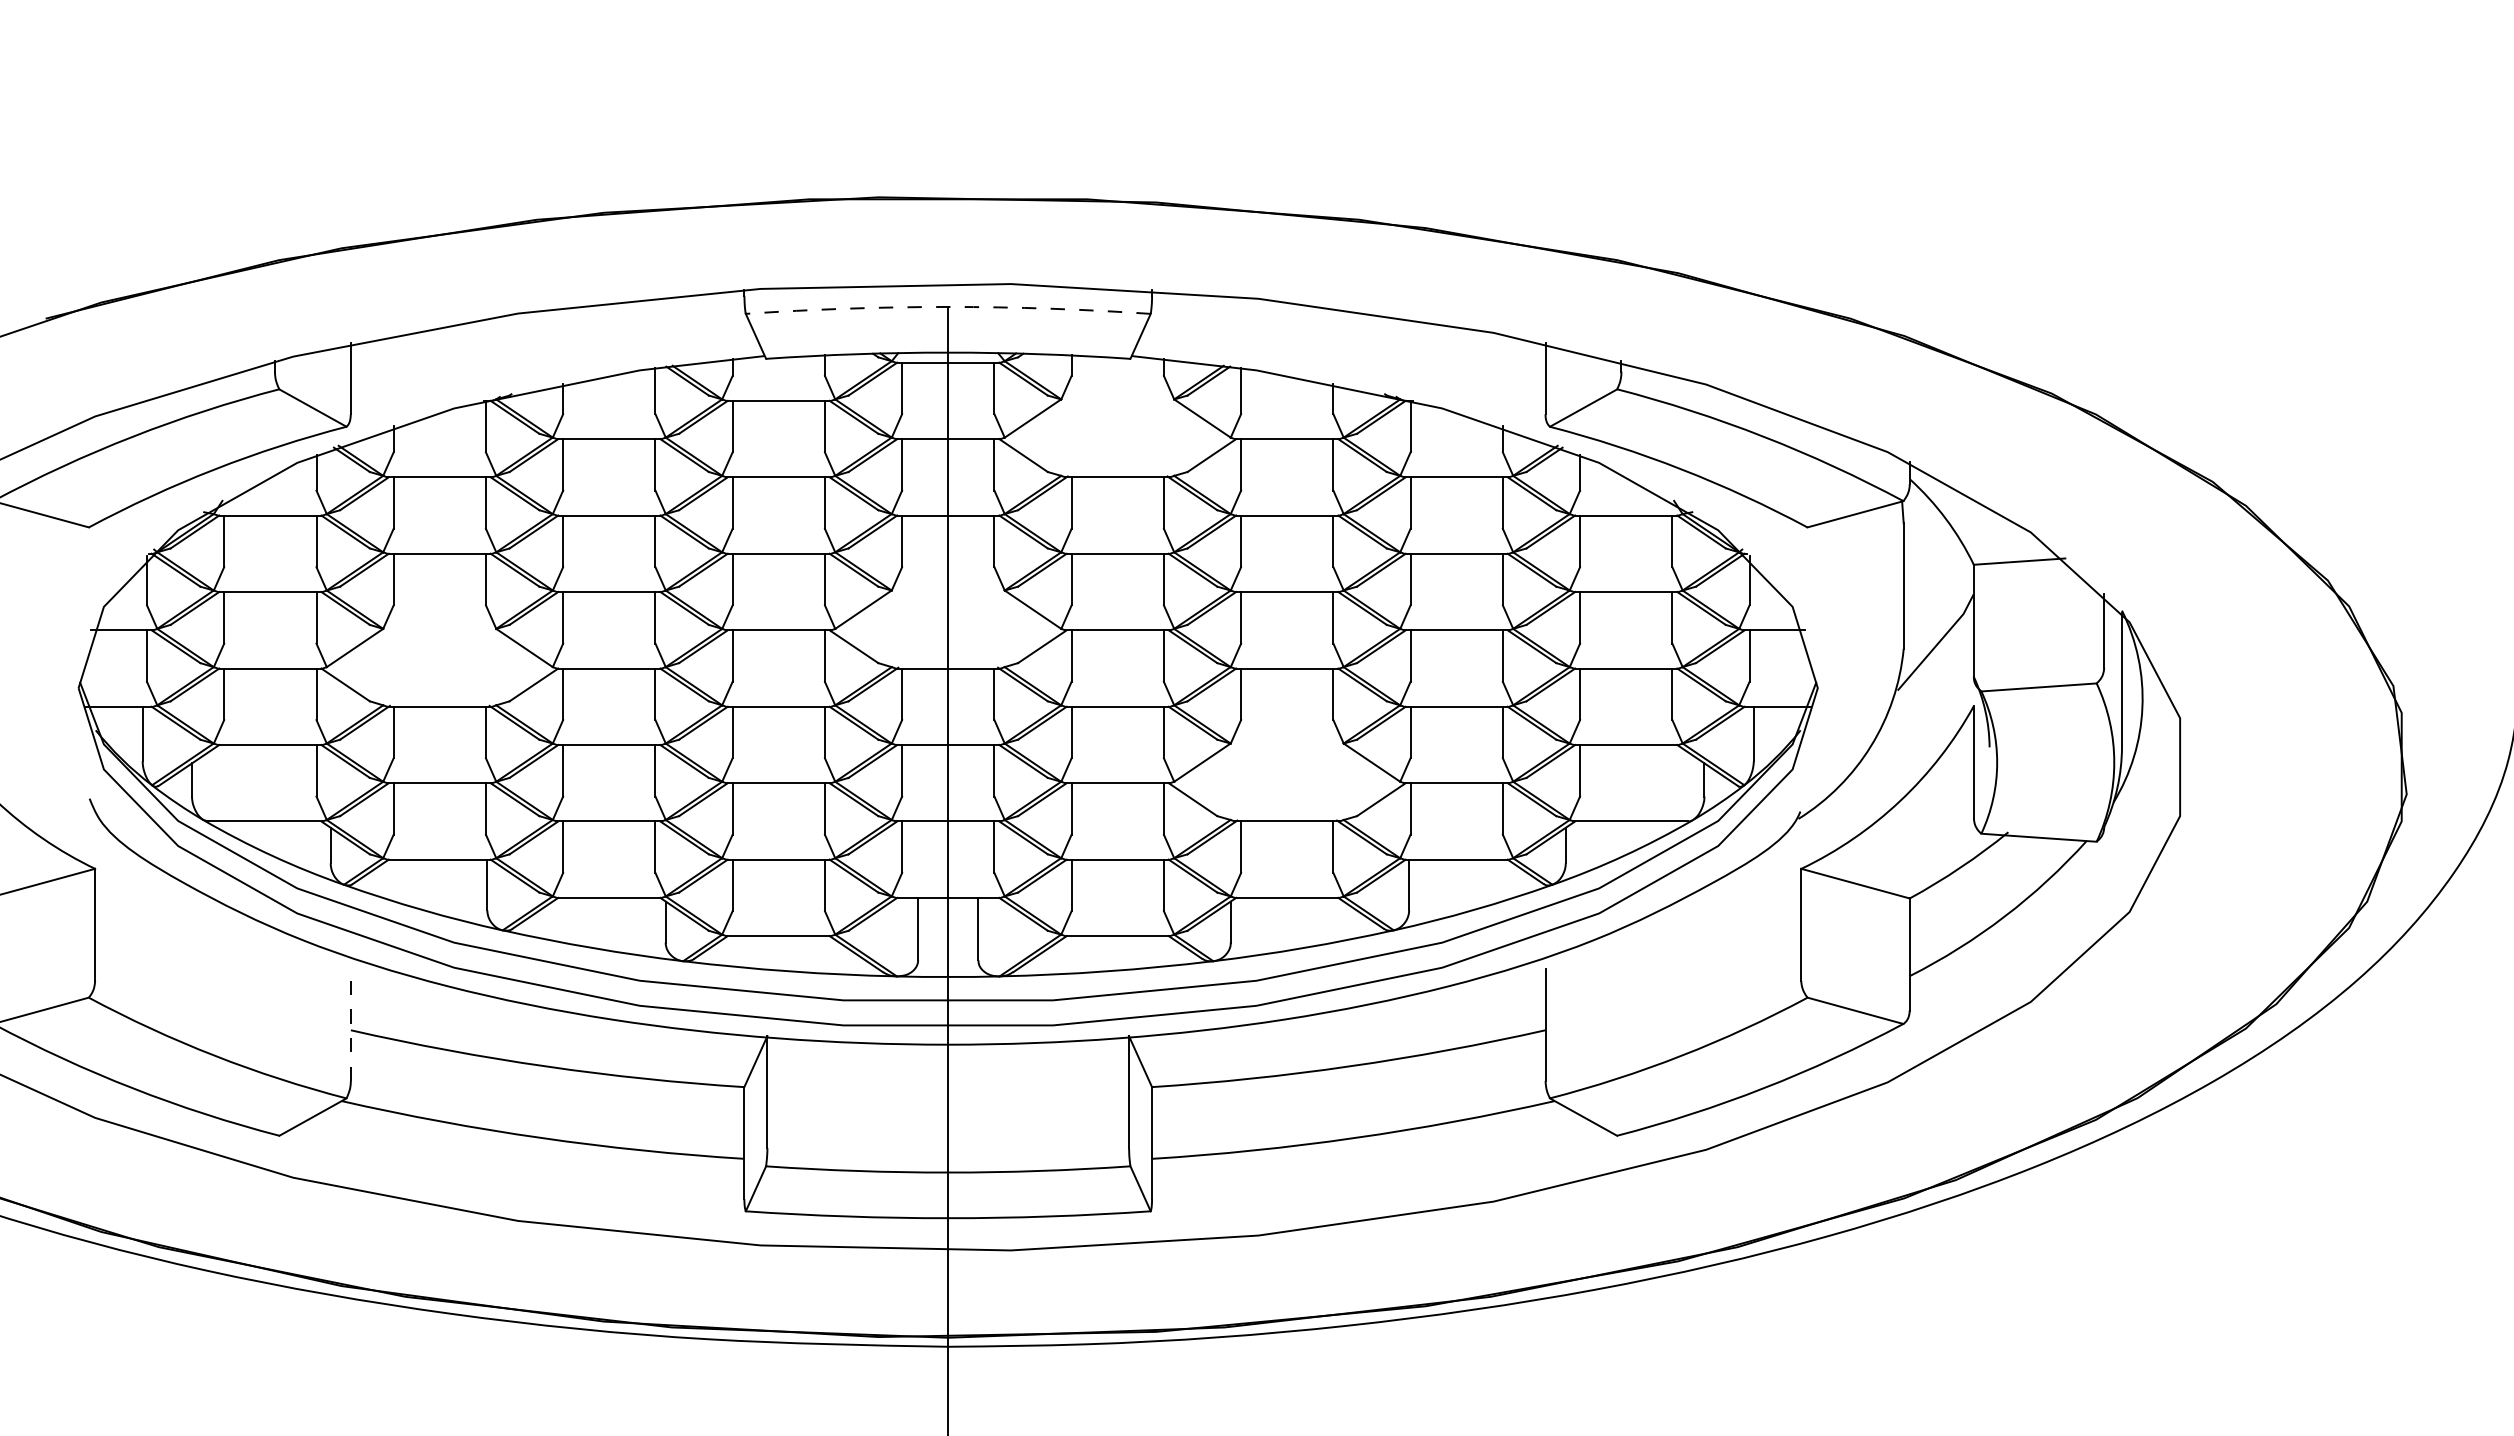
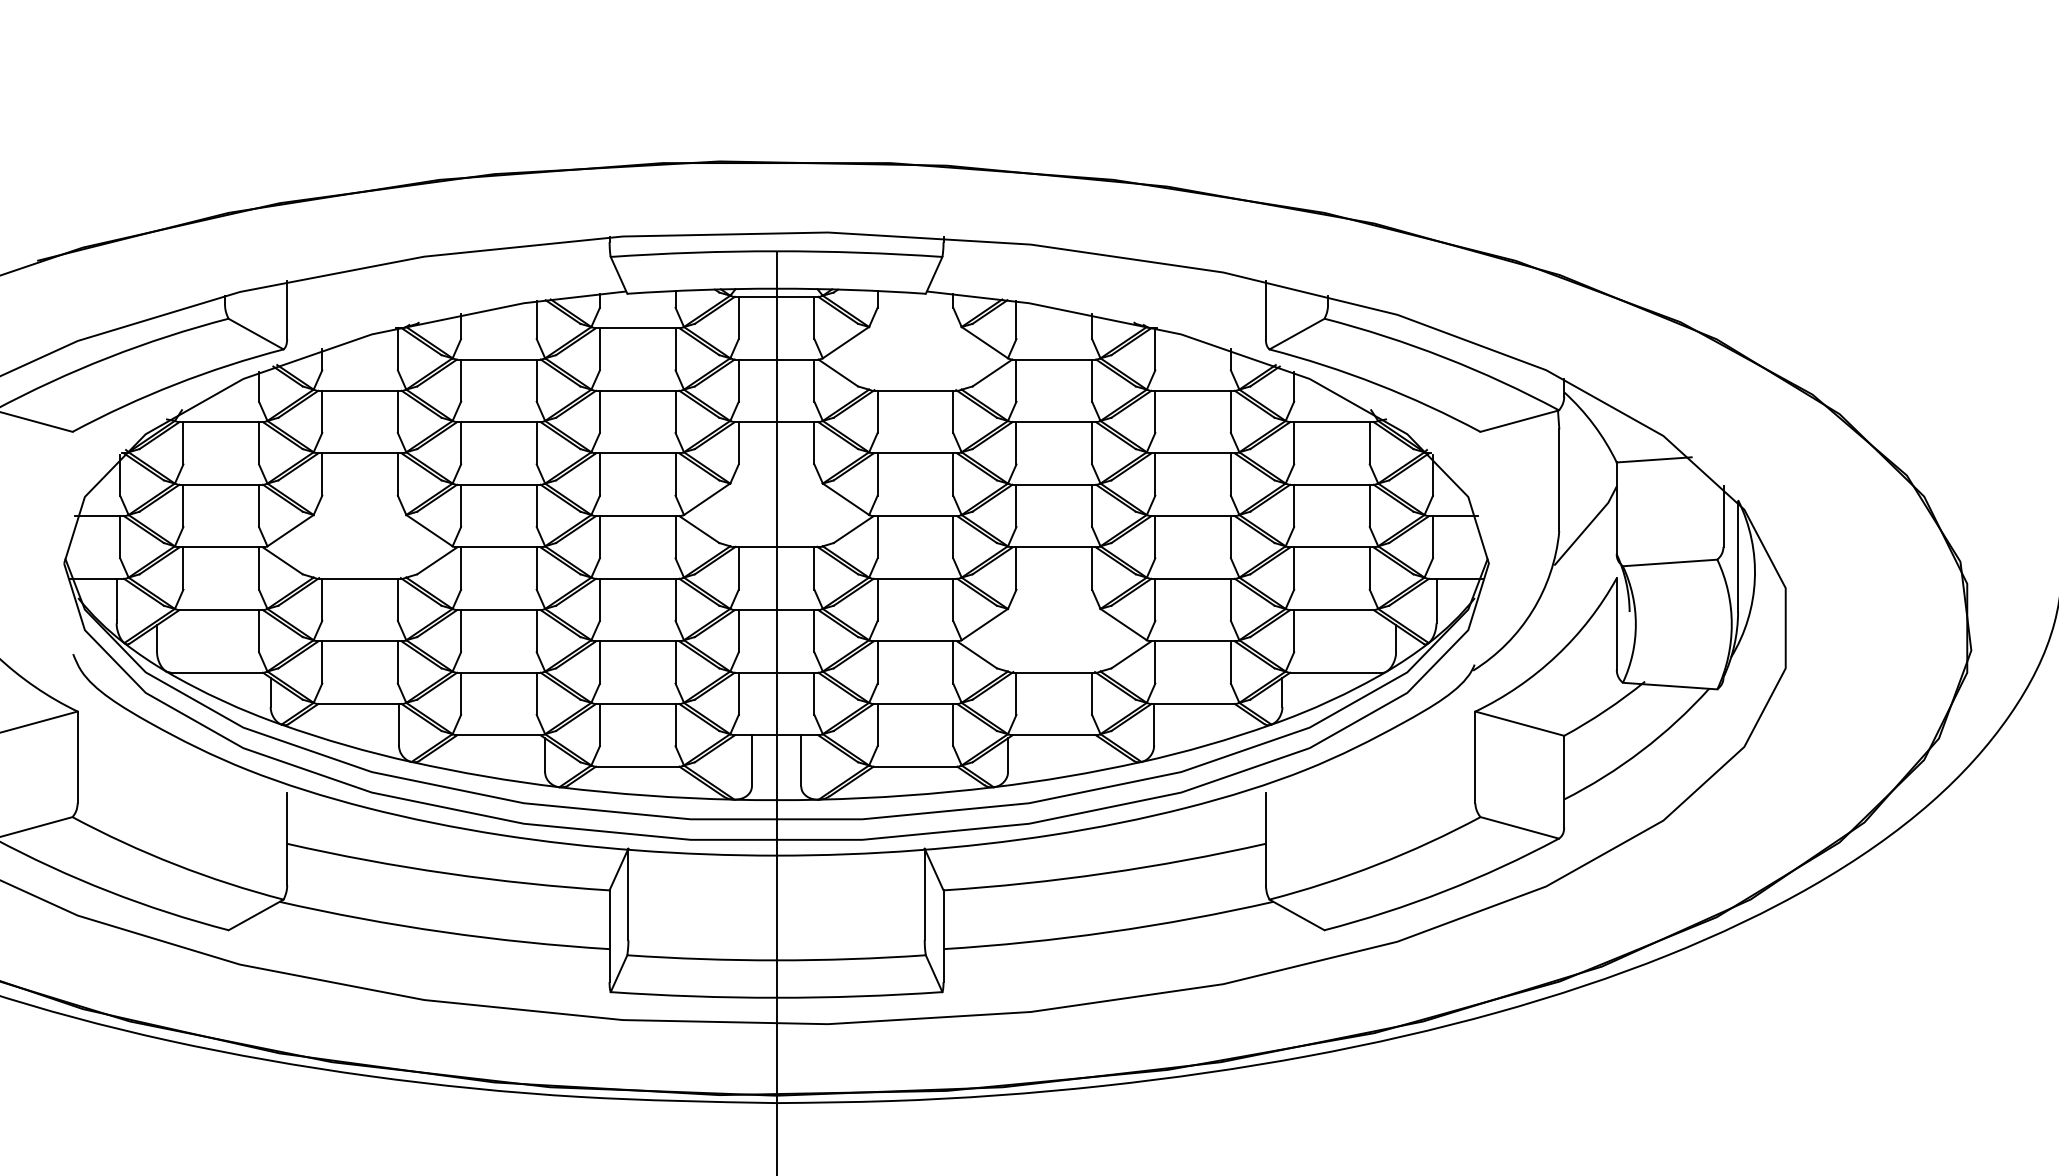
arc: (948, 306) -> (776, 250), dashed -> solid
line: (350, 1024) -> (286, 839), dashed -> solid

